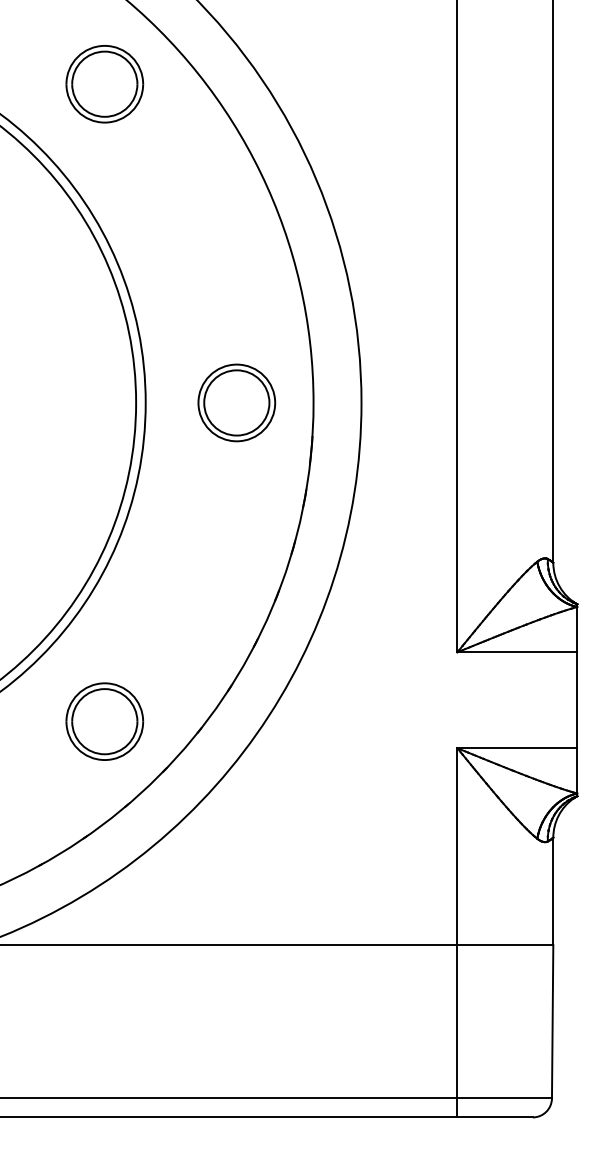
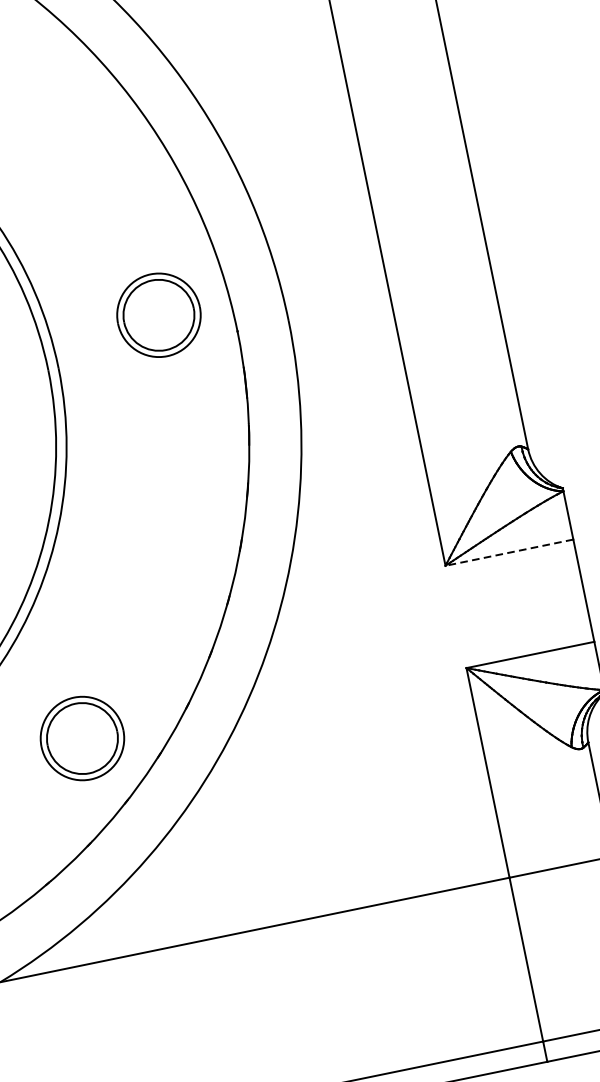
part: (236, 402) -> (158, 314), moved
line: (517, 652) -> (509, 552), solid -> dashed
part: (104, 721) -> (82, 738), moved

